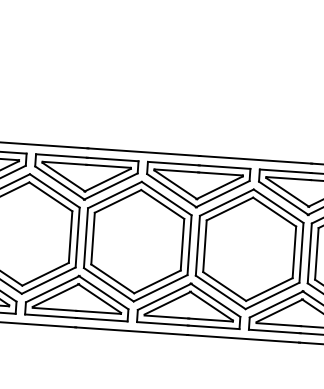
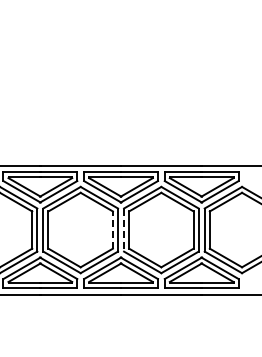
line: (181, 245) -> (112, 230), solid -> dashed
line: (198, 246) -> (124, 230), solid -> dashed

